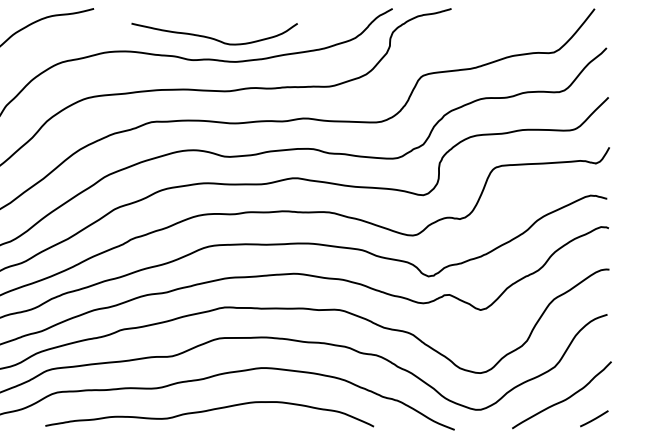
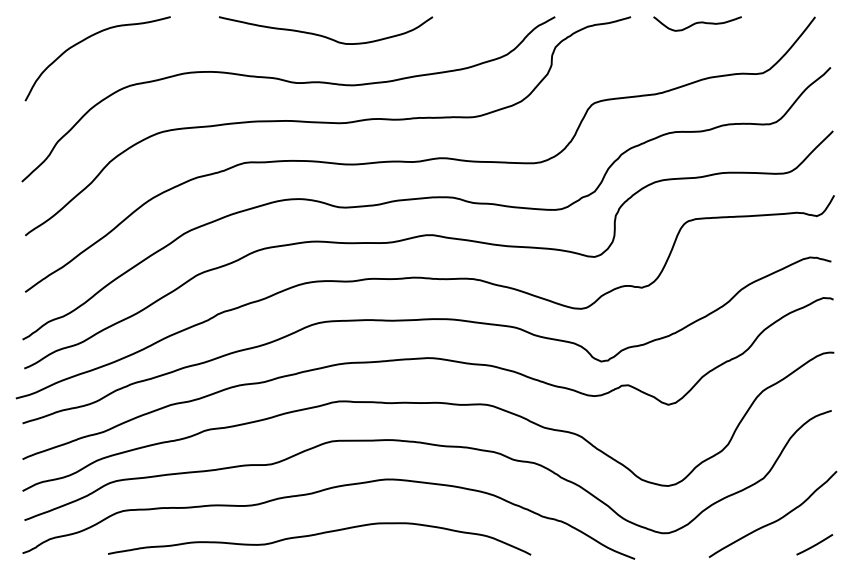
curve: (503, 13) -> (697, 23), added
curve: (213, 37) -> (324, 35), moved

